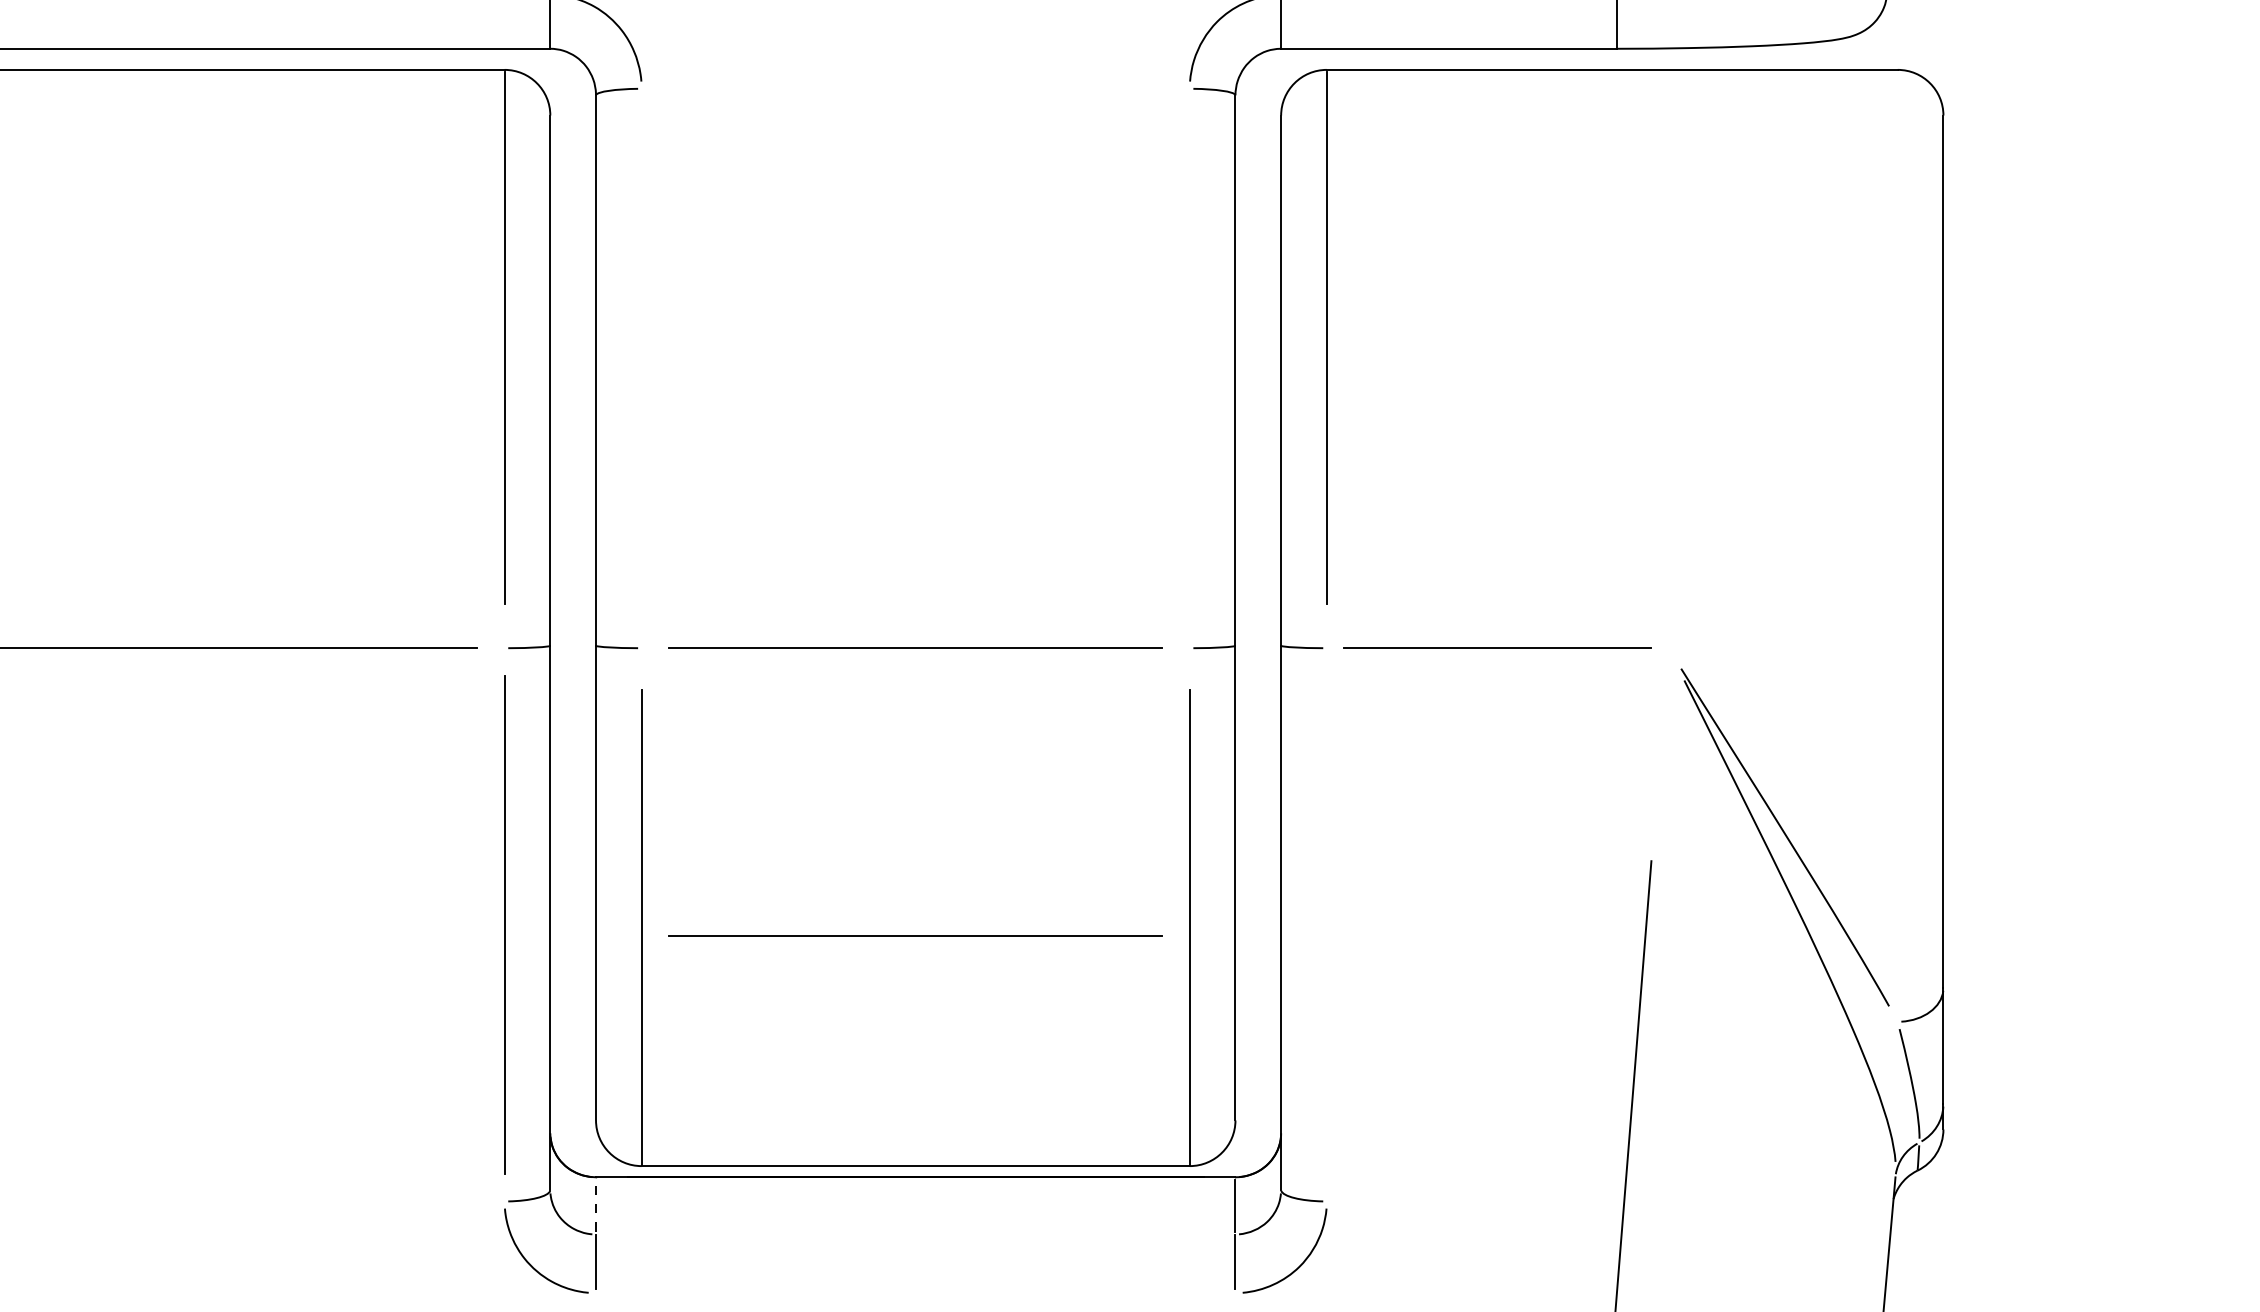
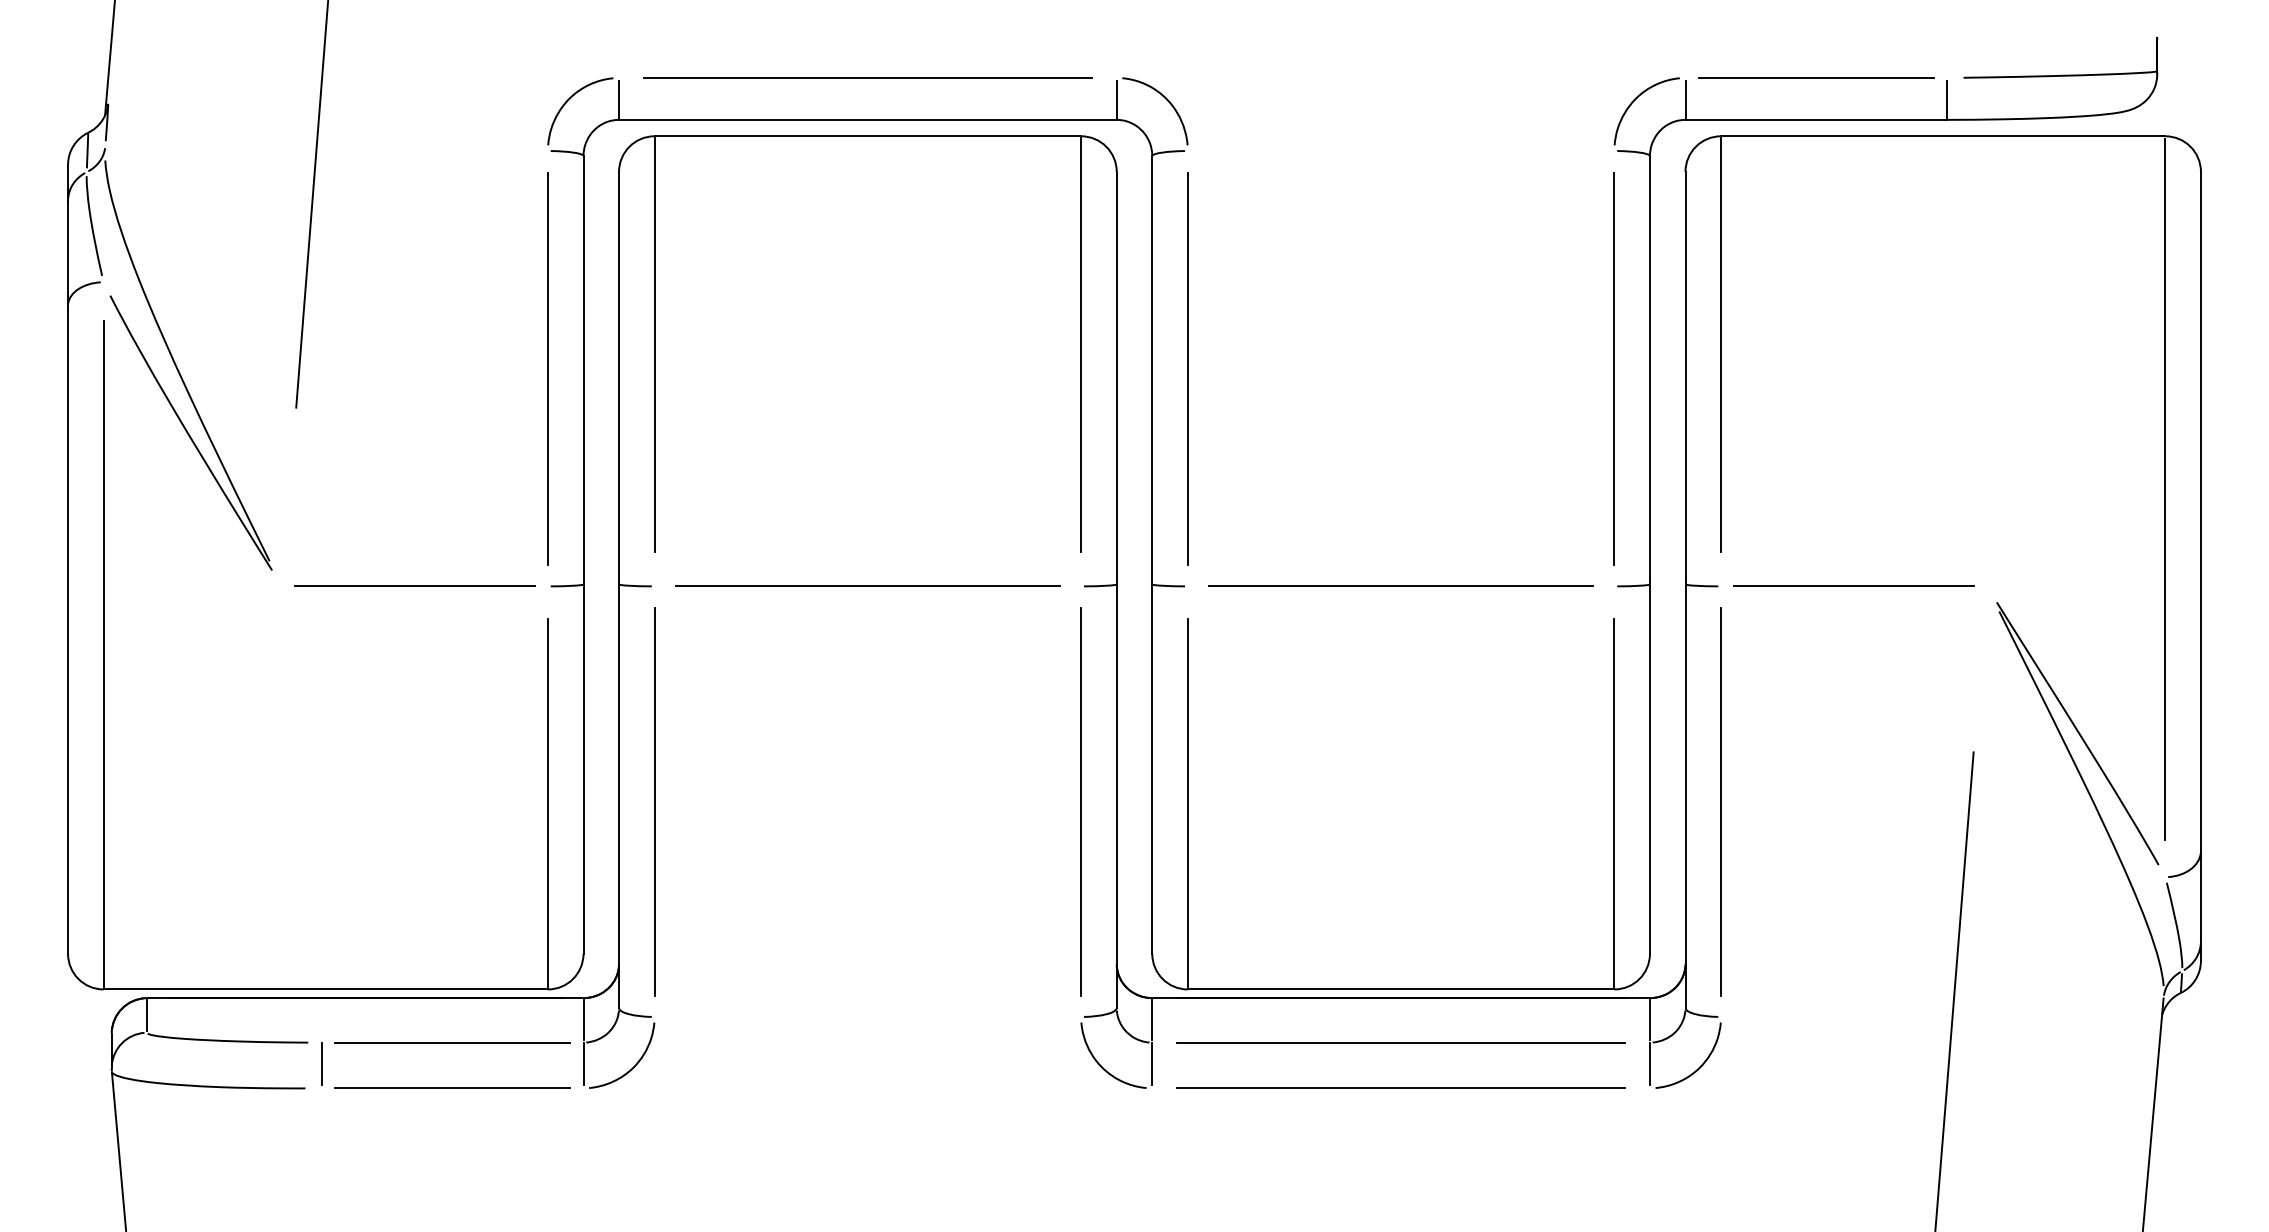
line: (641, 368) -> (1187, 368), added
line: (1189, 368) -> (1614, 368), added
line: (1897, 523) -> (2165, 489), added
line: (1327, 924) -> (1721, 801), added
line: (914, 934) -> (1400, 809), removed
line: (596, 1204) -> (1152, 1019), dashed -> solid
line: (916, 1234) -> (1401, 1042), added
line: (914, 1292) -> (1400, 1087), added

